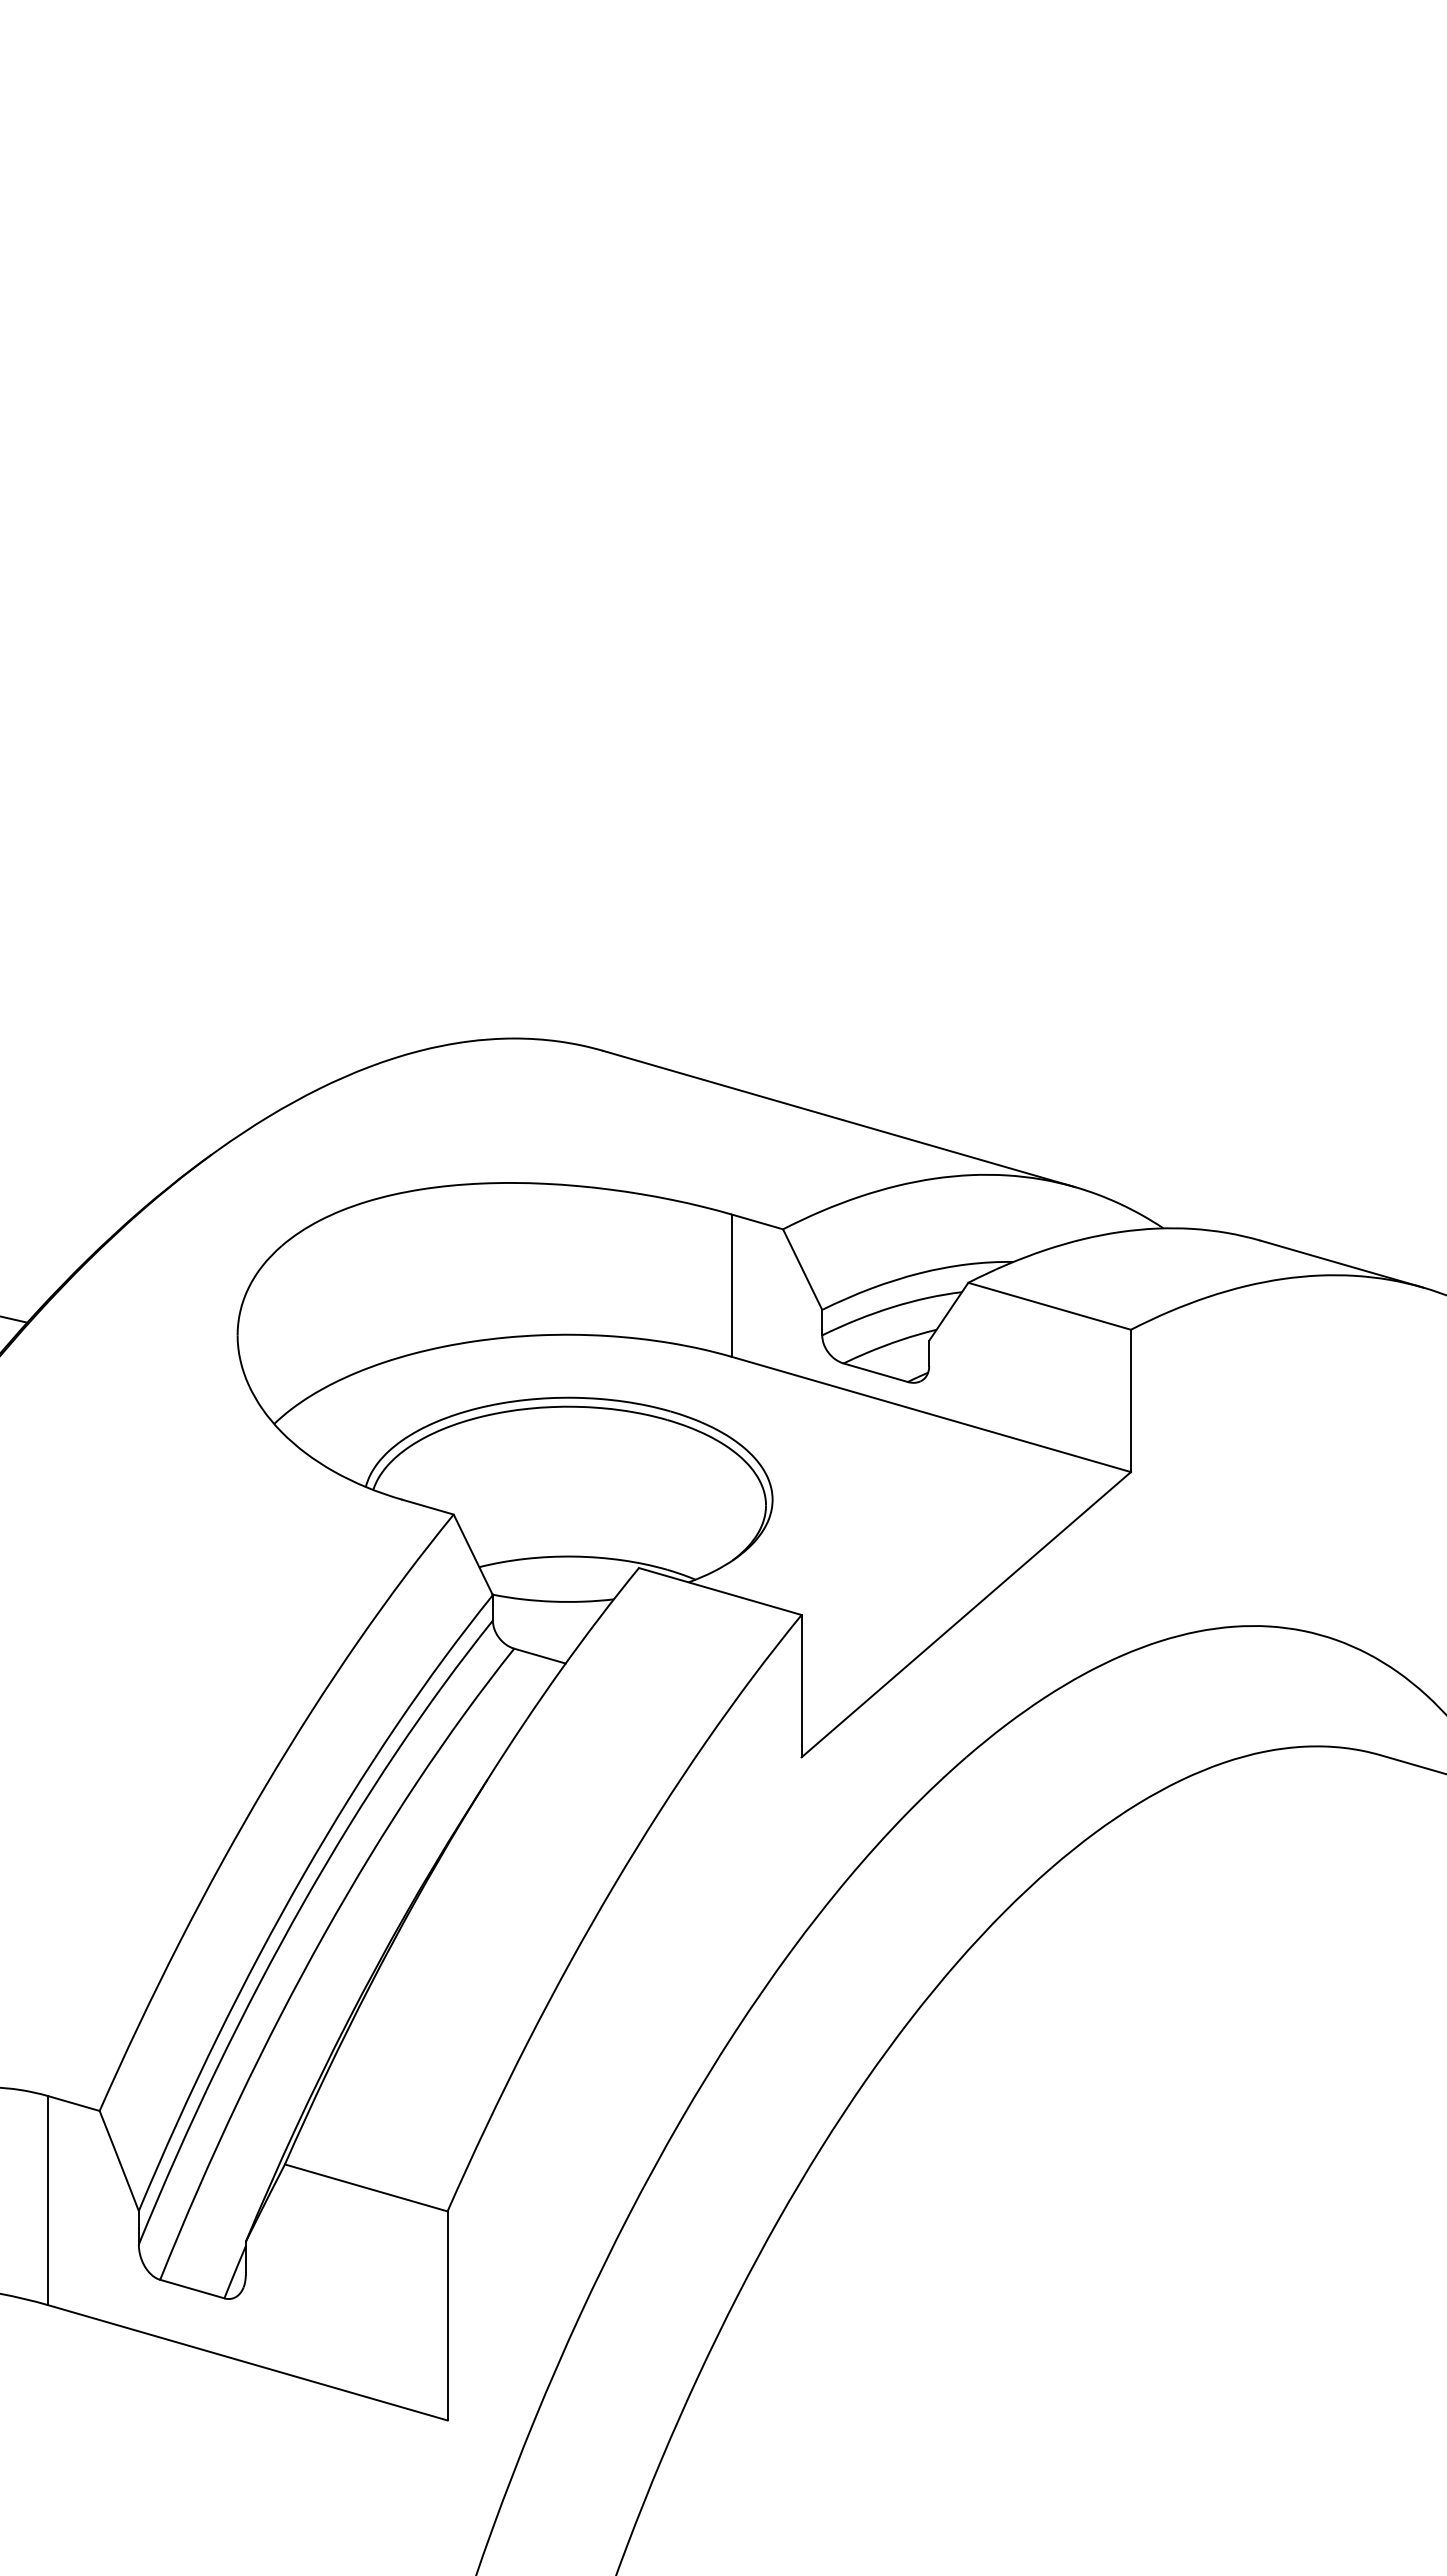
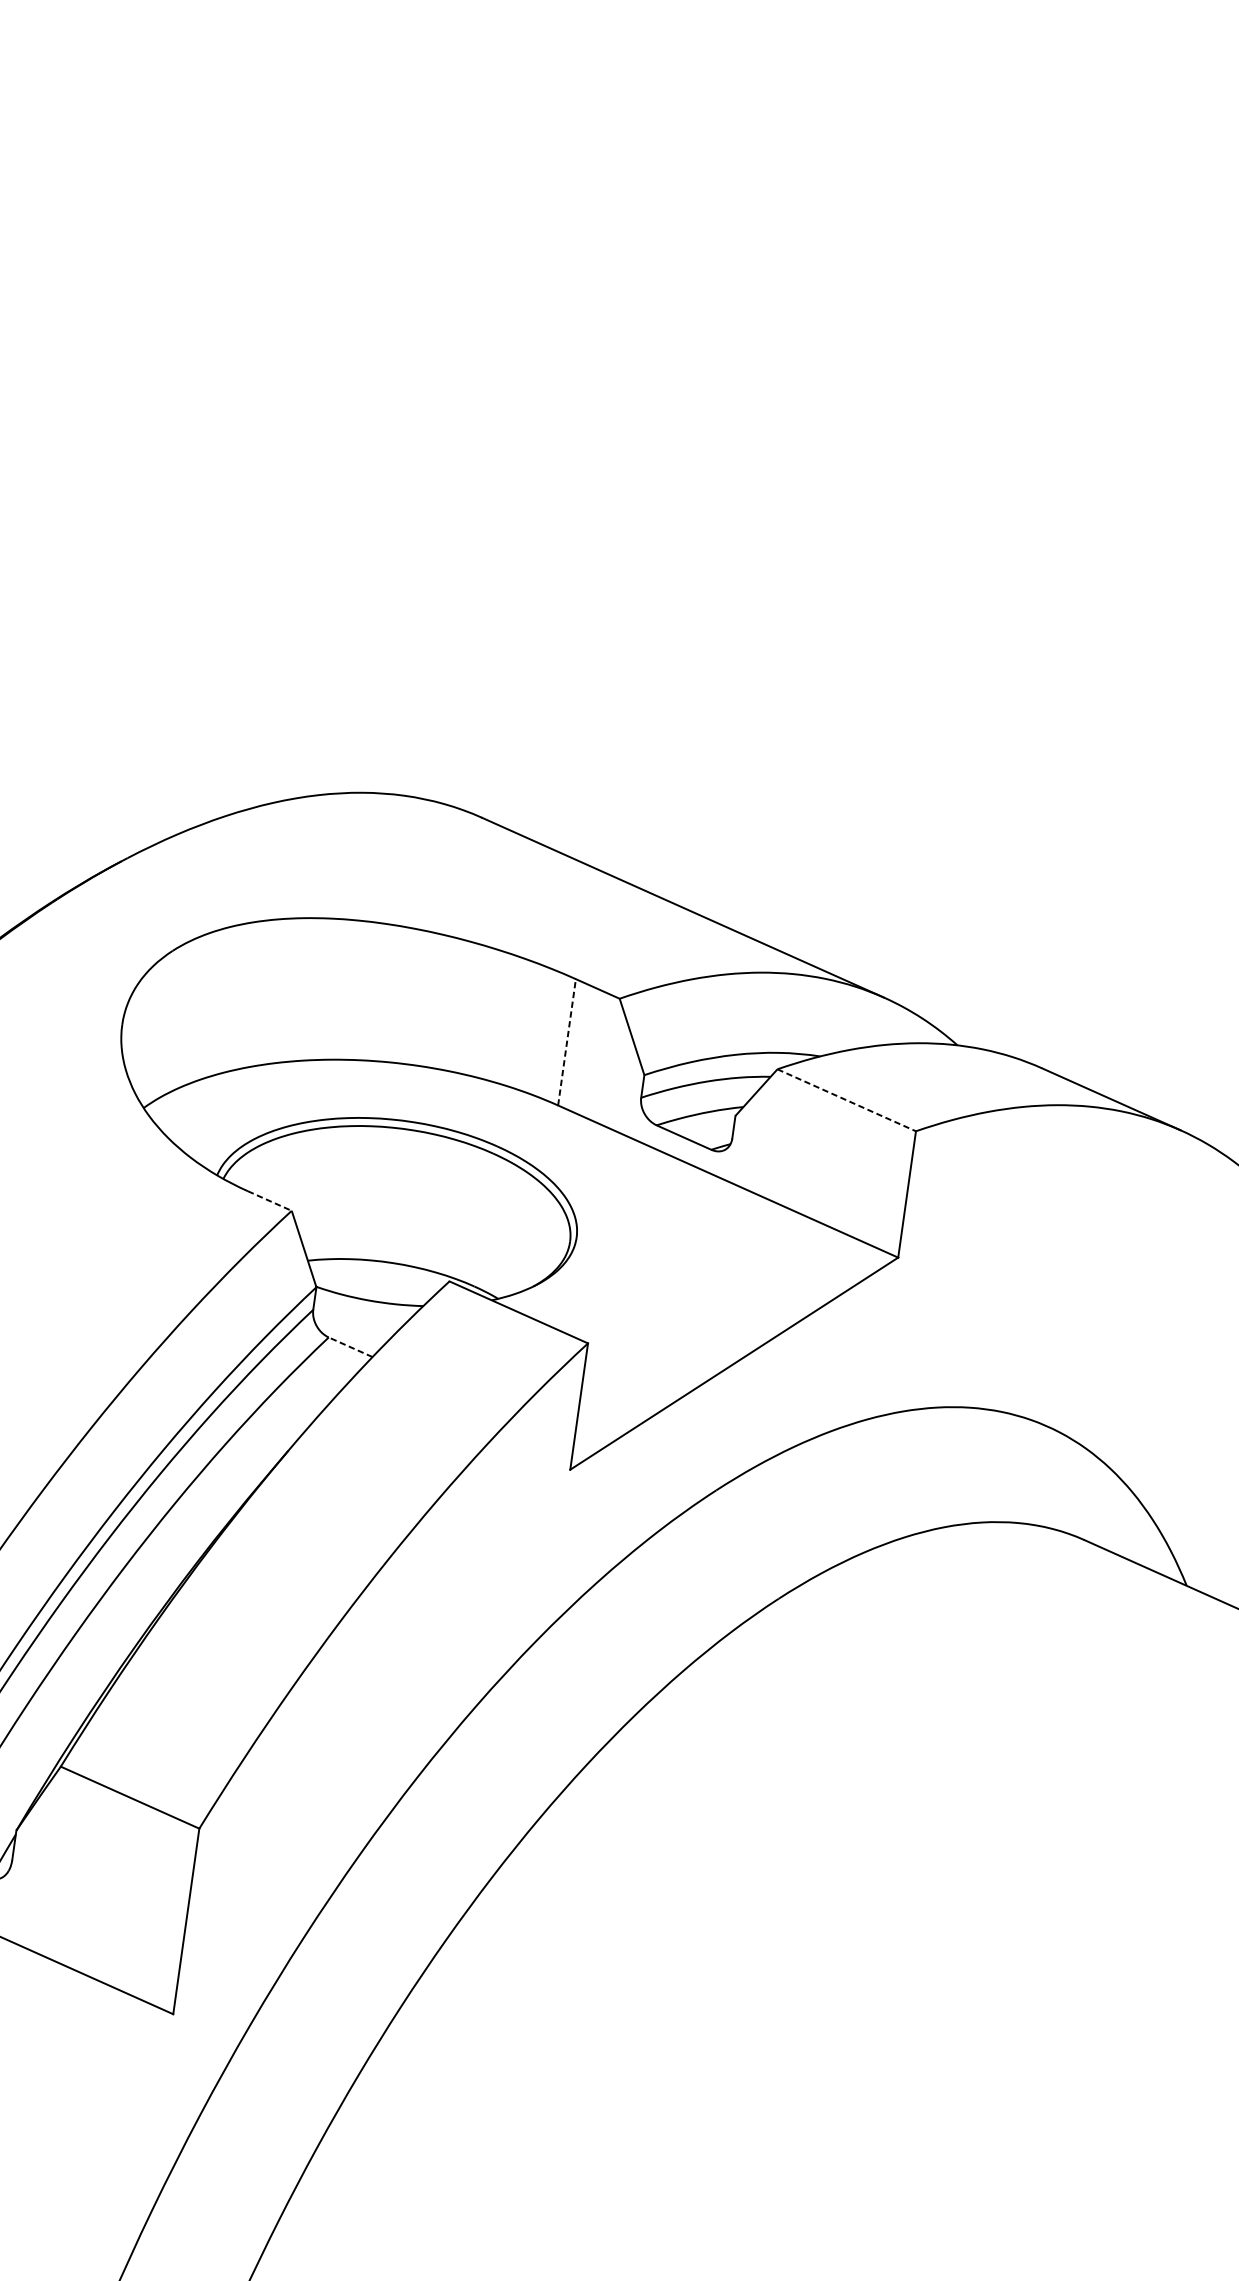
line: (731, 1285) -> (566, 1042), solid -> dashed
line: (1049, 1306) -> (846, 1100), solid -> dashed
line: (428, 1507) -> (270, 1201), solid -> dashed
line: (540, 1656) -> (351, 1347), solid -> dashed

